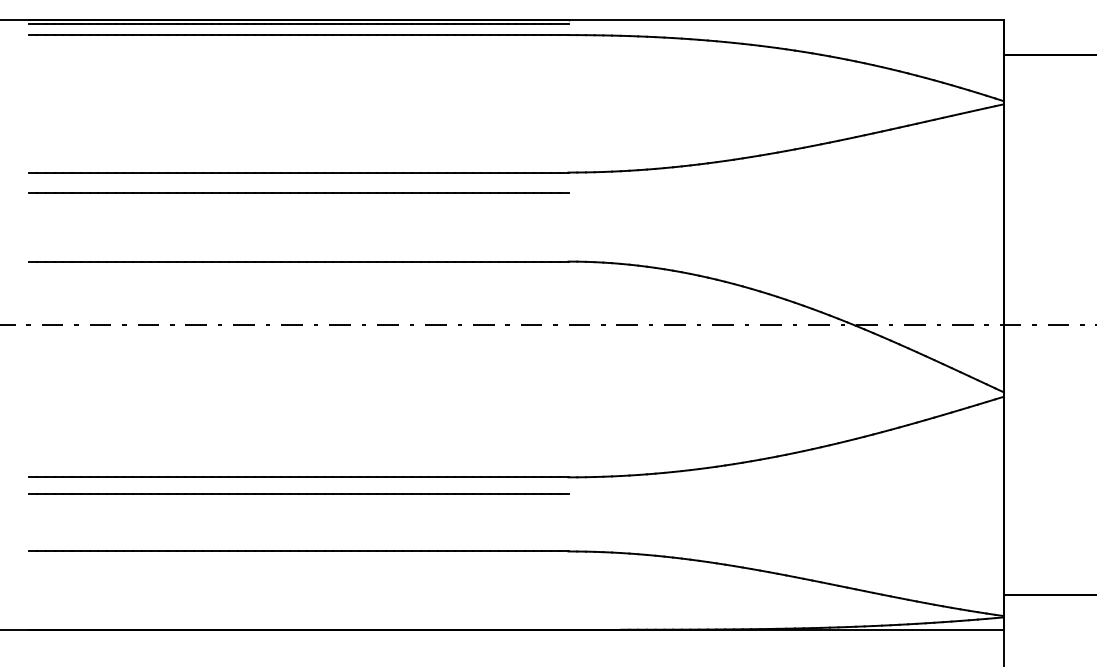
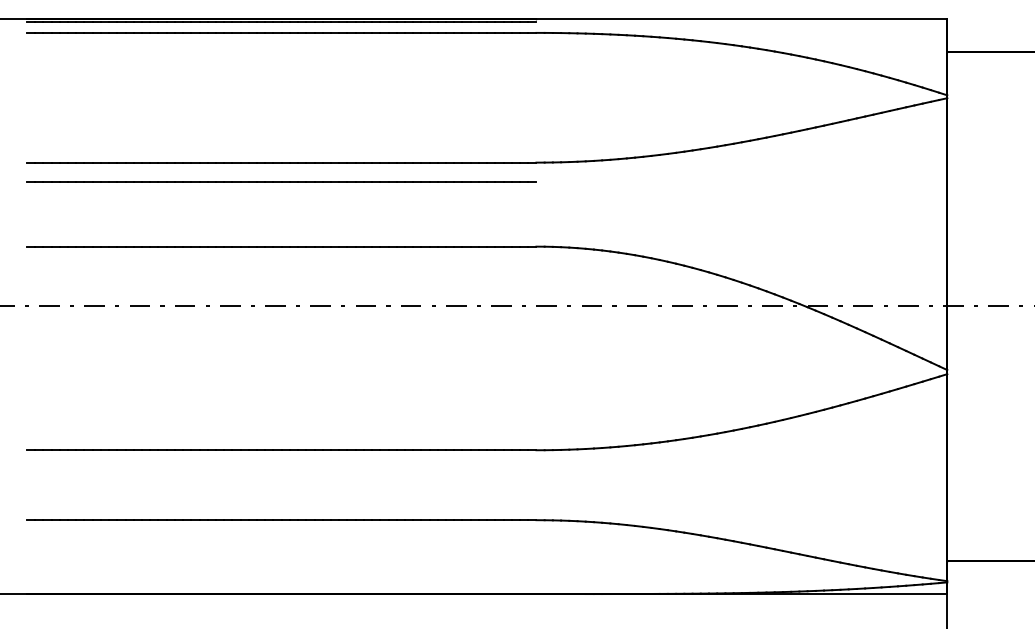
line: (298, 493) -> (281, 465), removed

